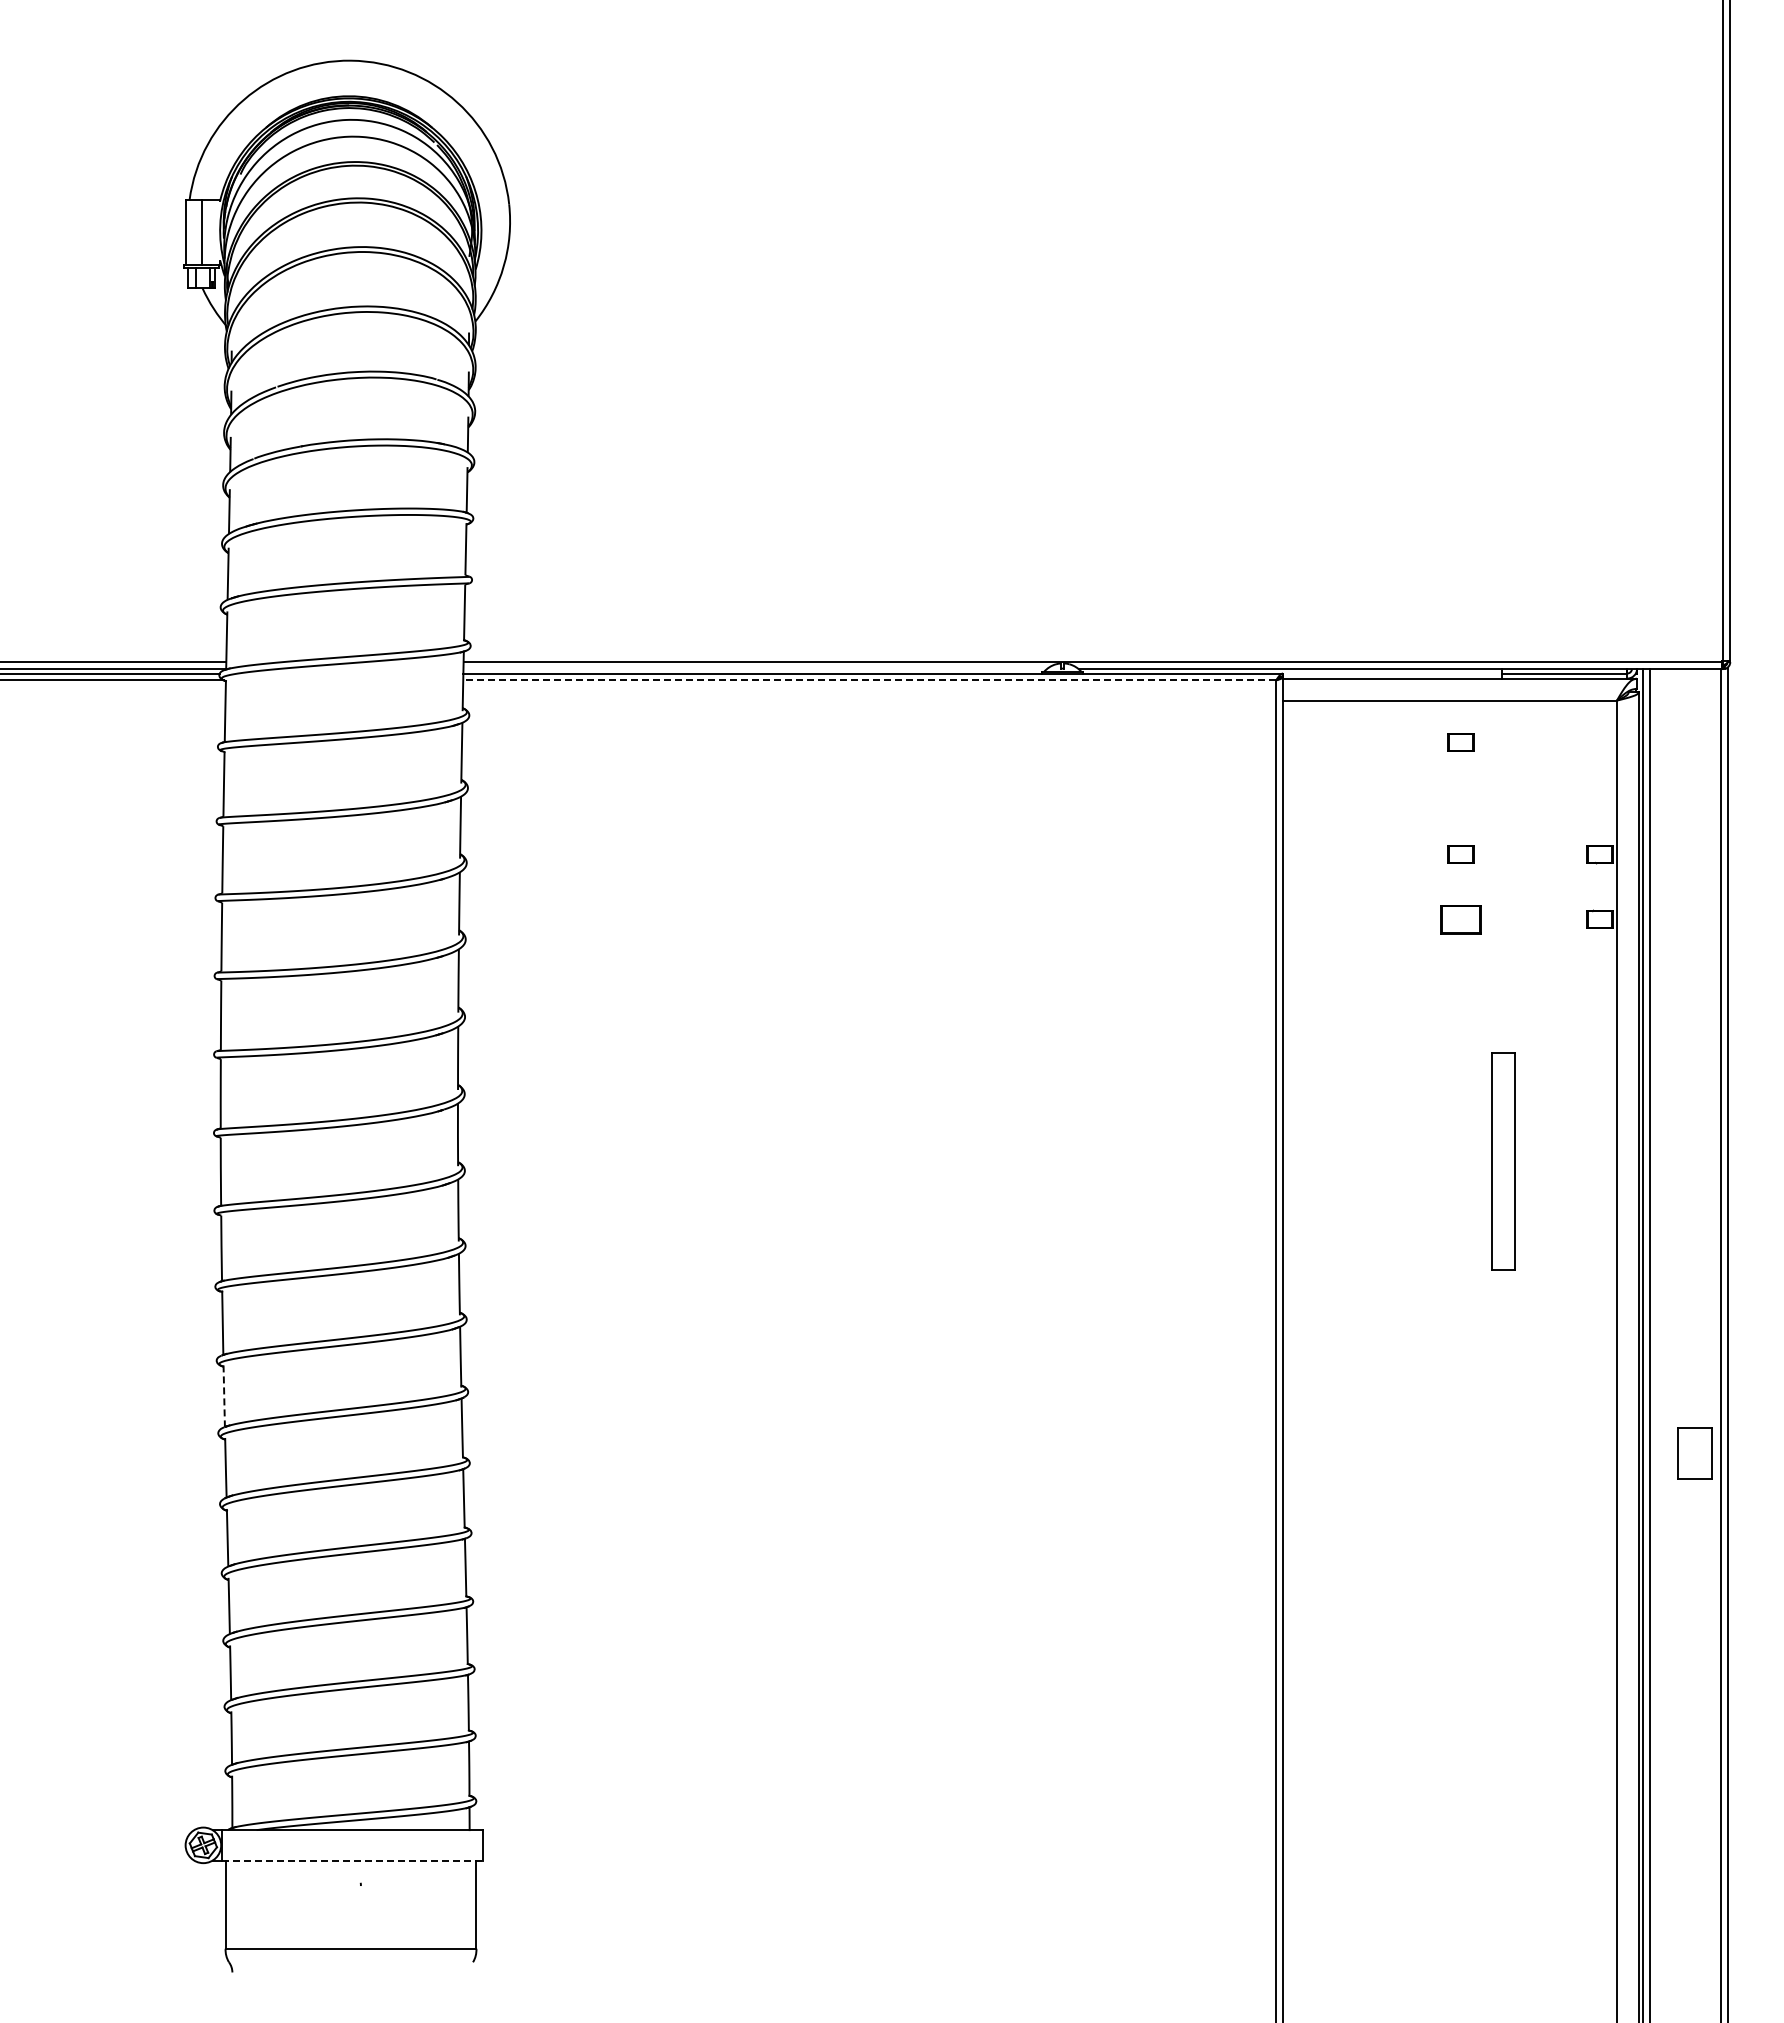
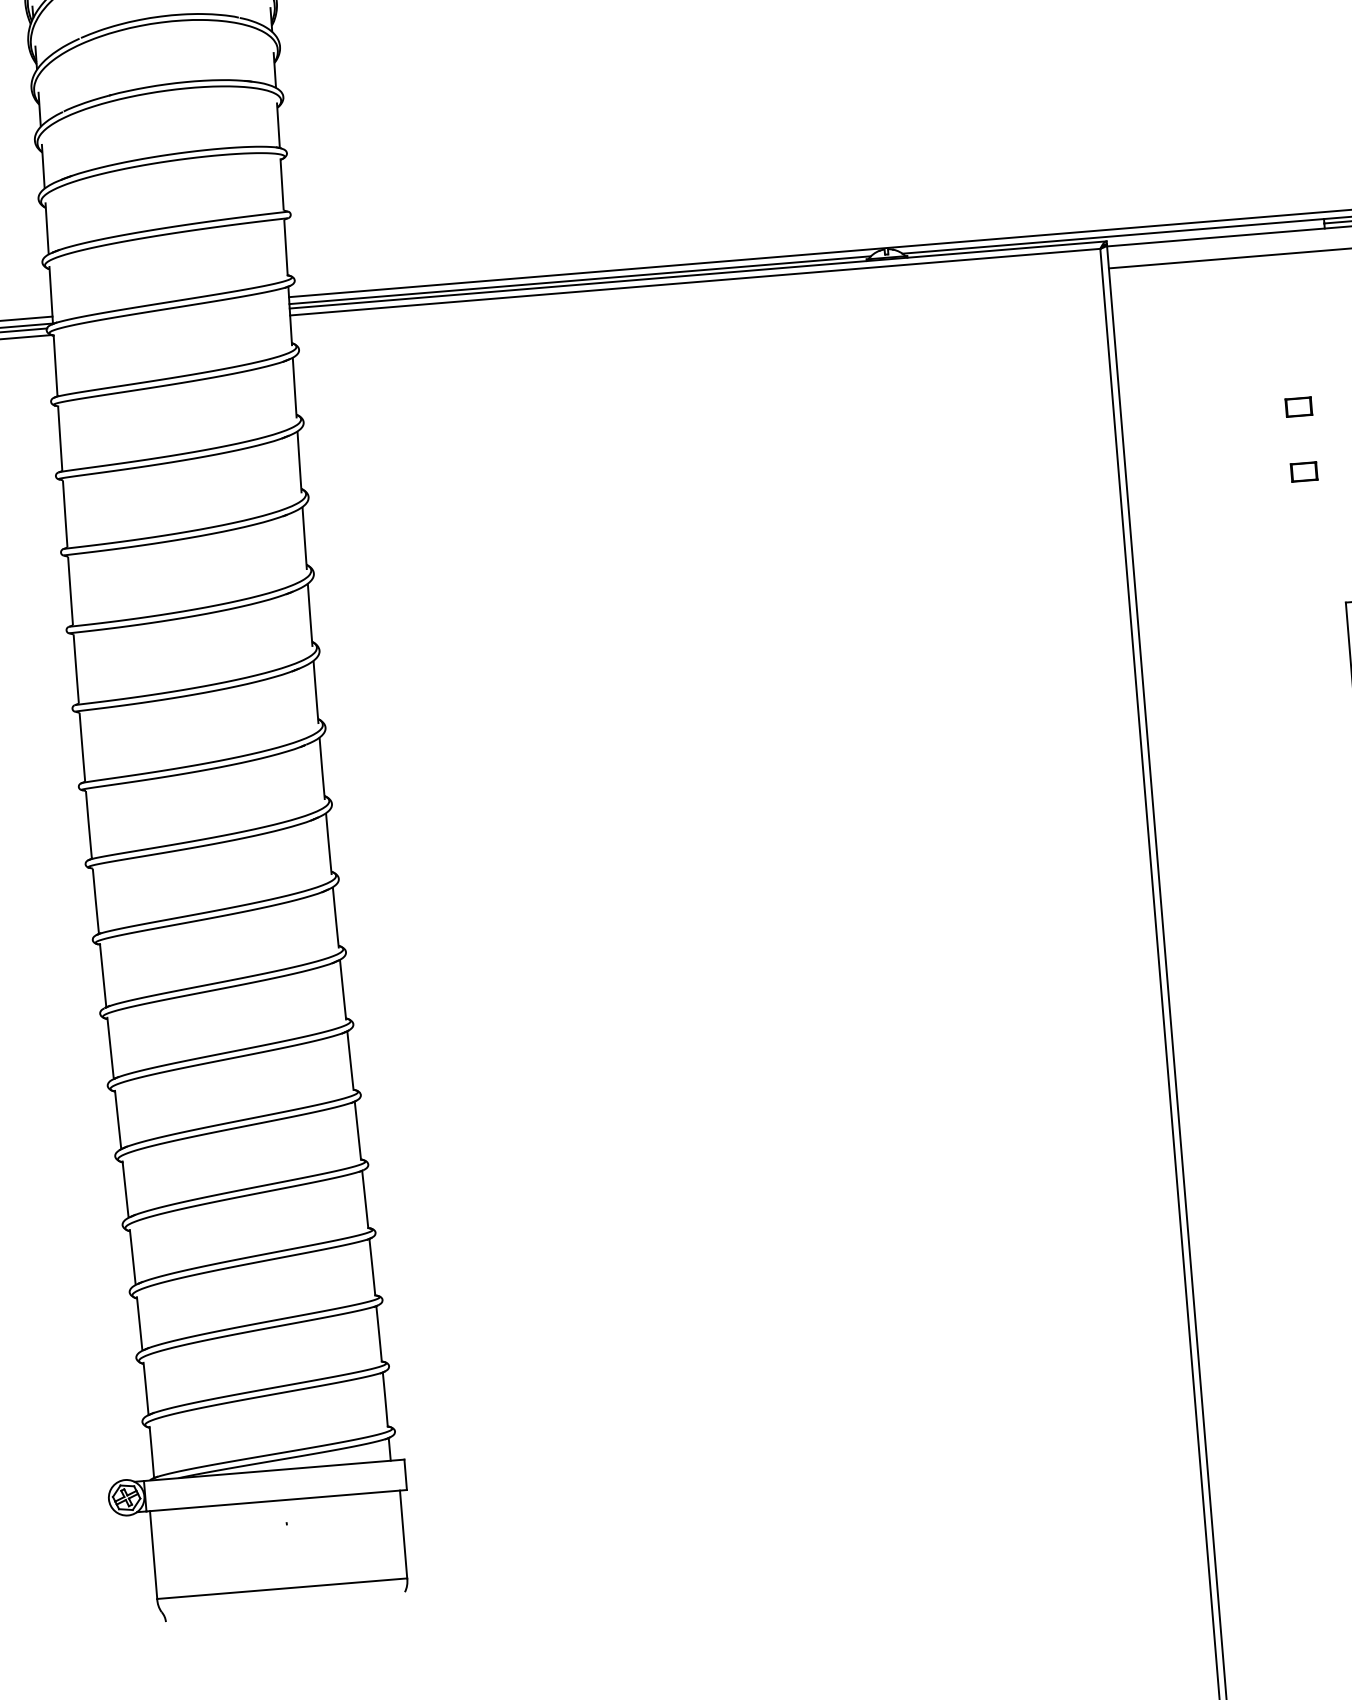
line: (754, 669) -> (579, 280), added
line: (869, 680) -> (695, 282), dashed -> solid
part: (1460, 742) -> (1289, 295), removed
part: (1460, 919) -> (1303, 472), size x0.62
line: (224, 1396) -> (110, 1048), dashed -> solid
line: (352, 1860) -> (276, 1500), dashed -> solid

